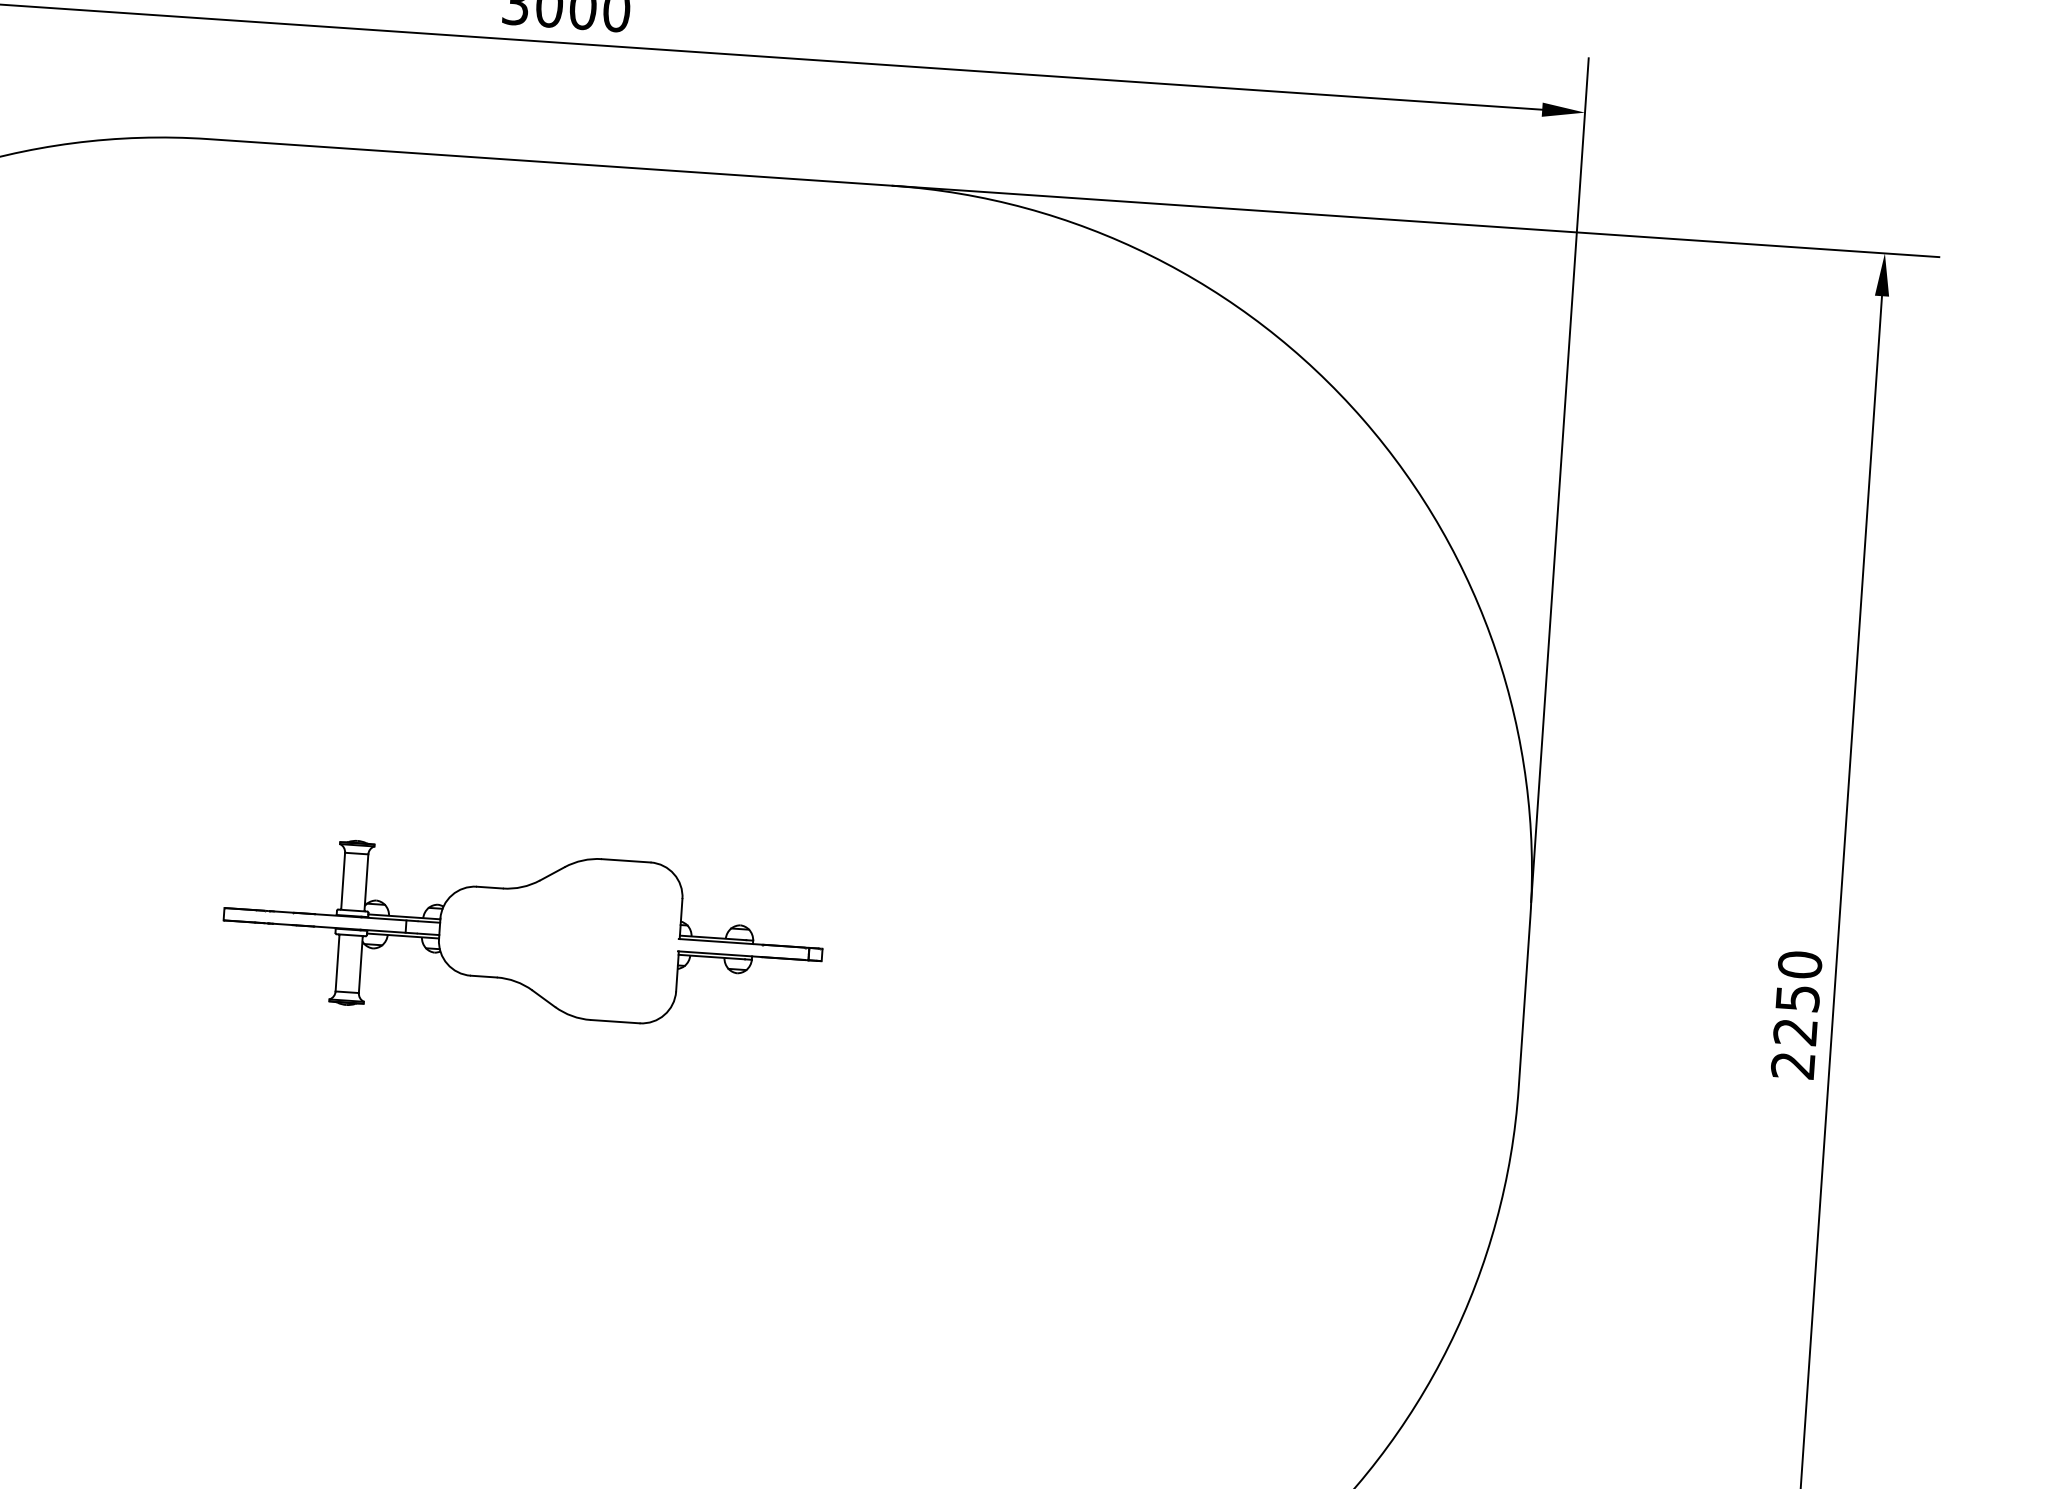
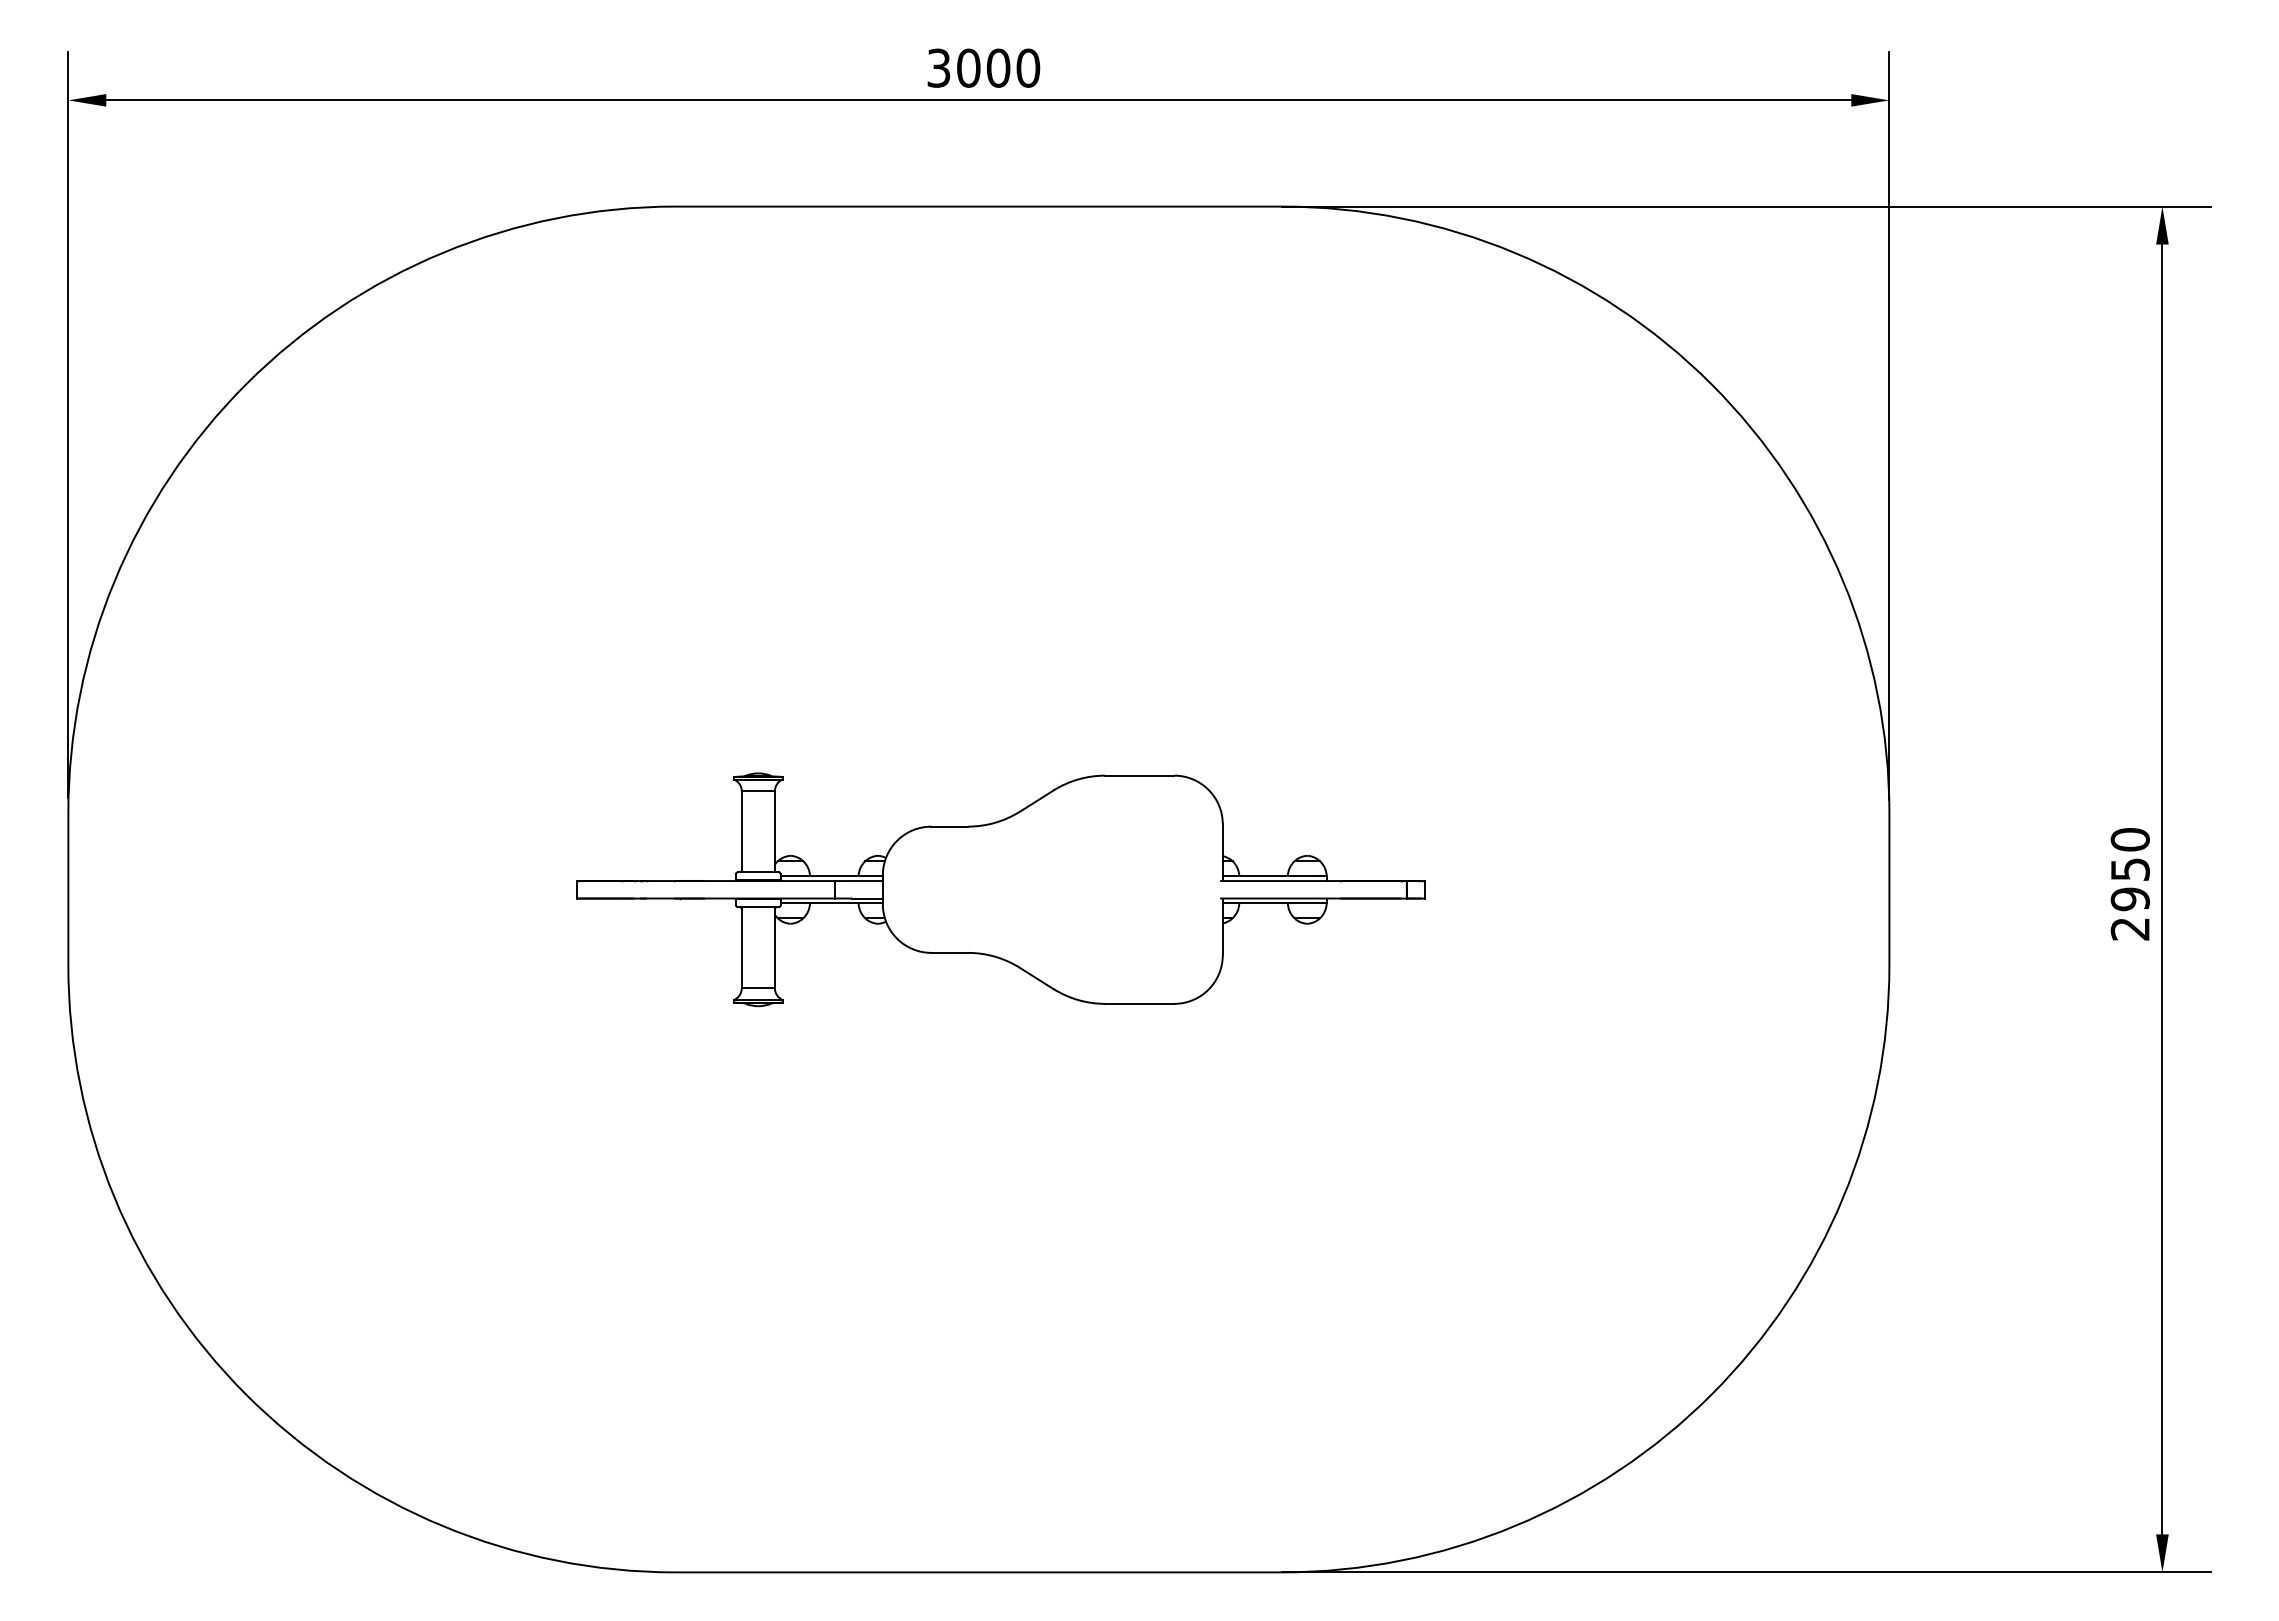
part: (523, 934) -> (1001, 889), size x1.6
text: (1794, 1032) -> (2129, 899), 2250 -> 2950

